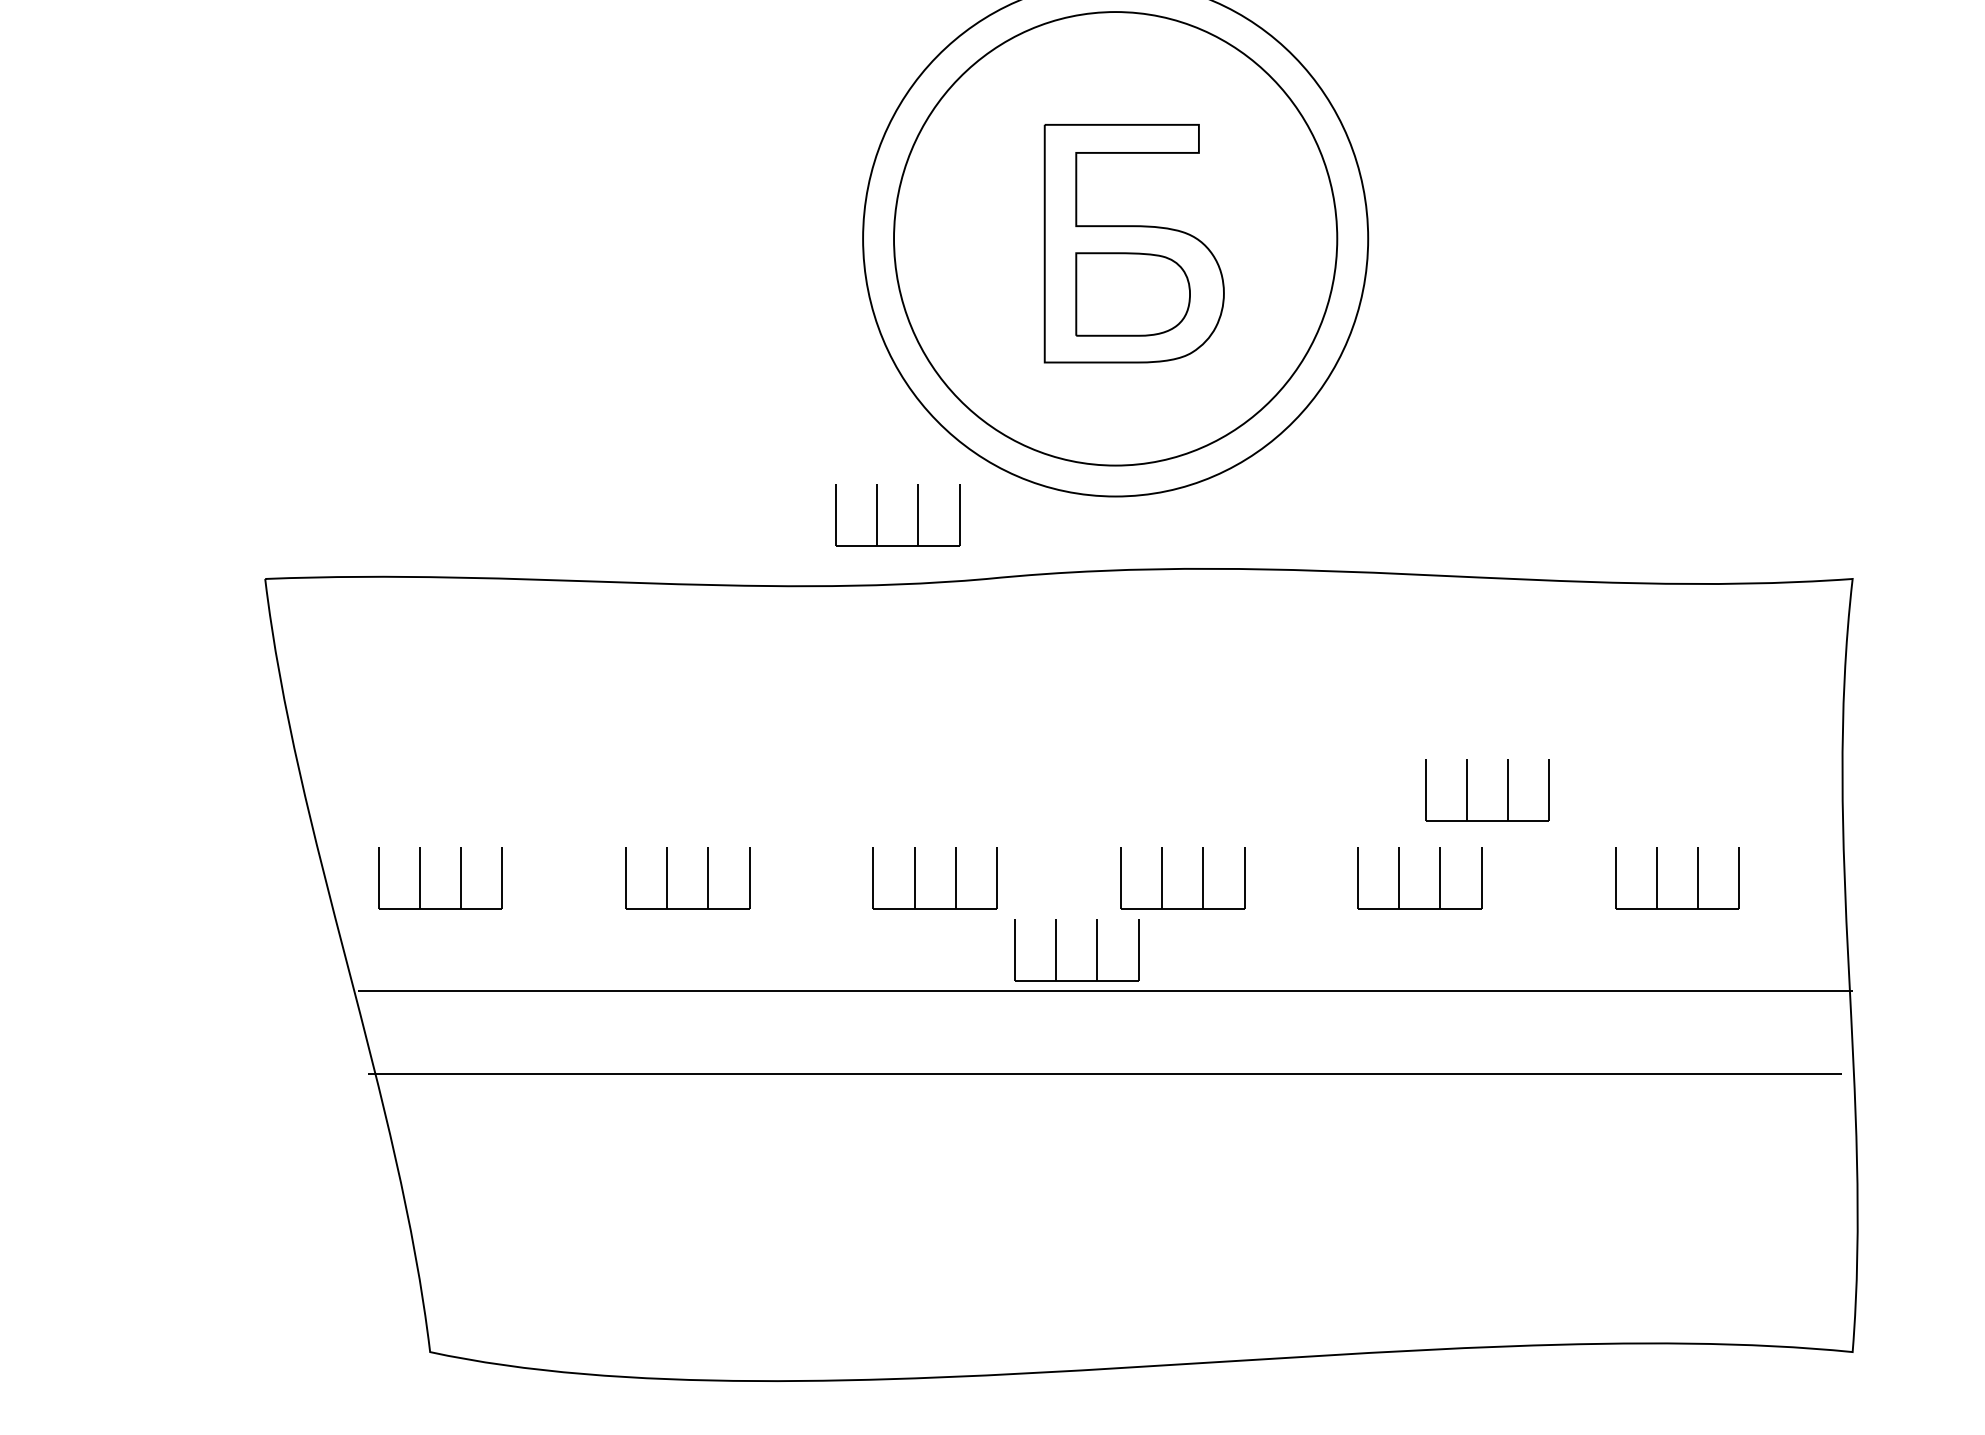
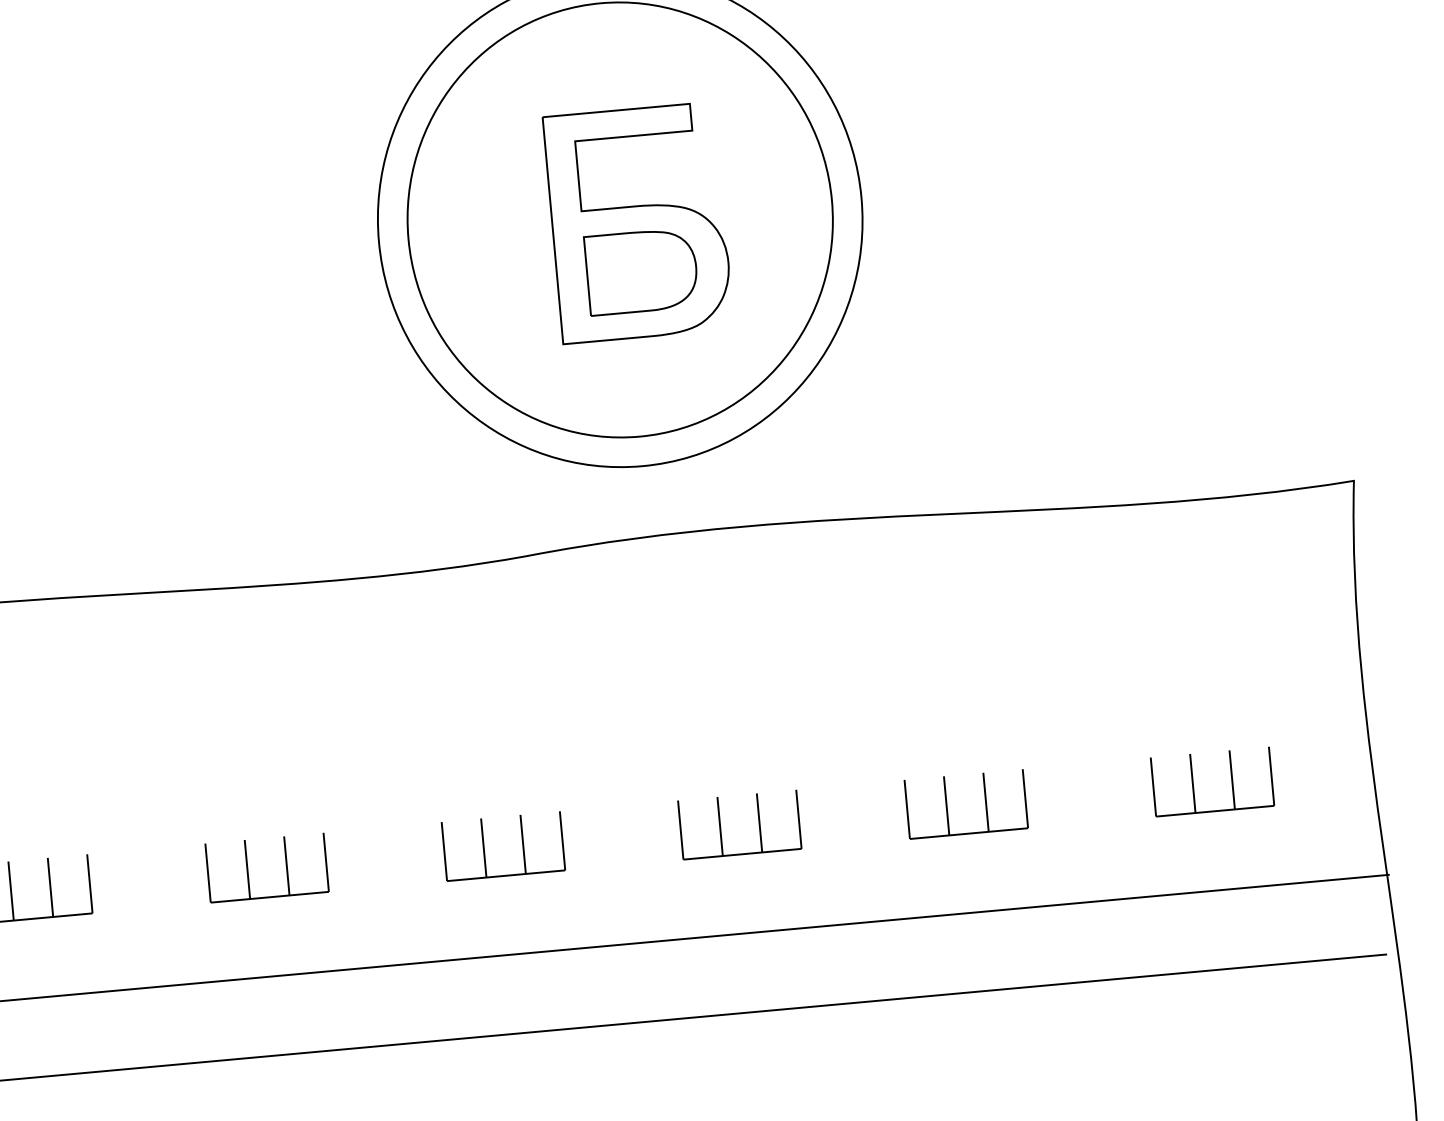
part: (877, 515) -> (416, 505), removed
part: (1467, 790) -> (1004, 716), removed
part: (1056, 950) -> (625, 905), removed

